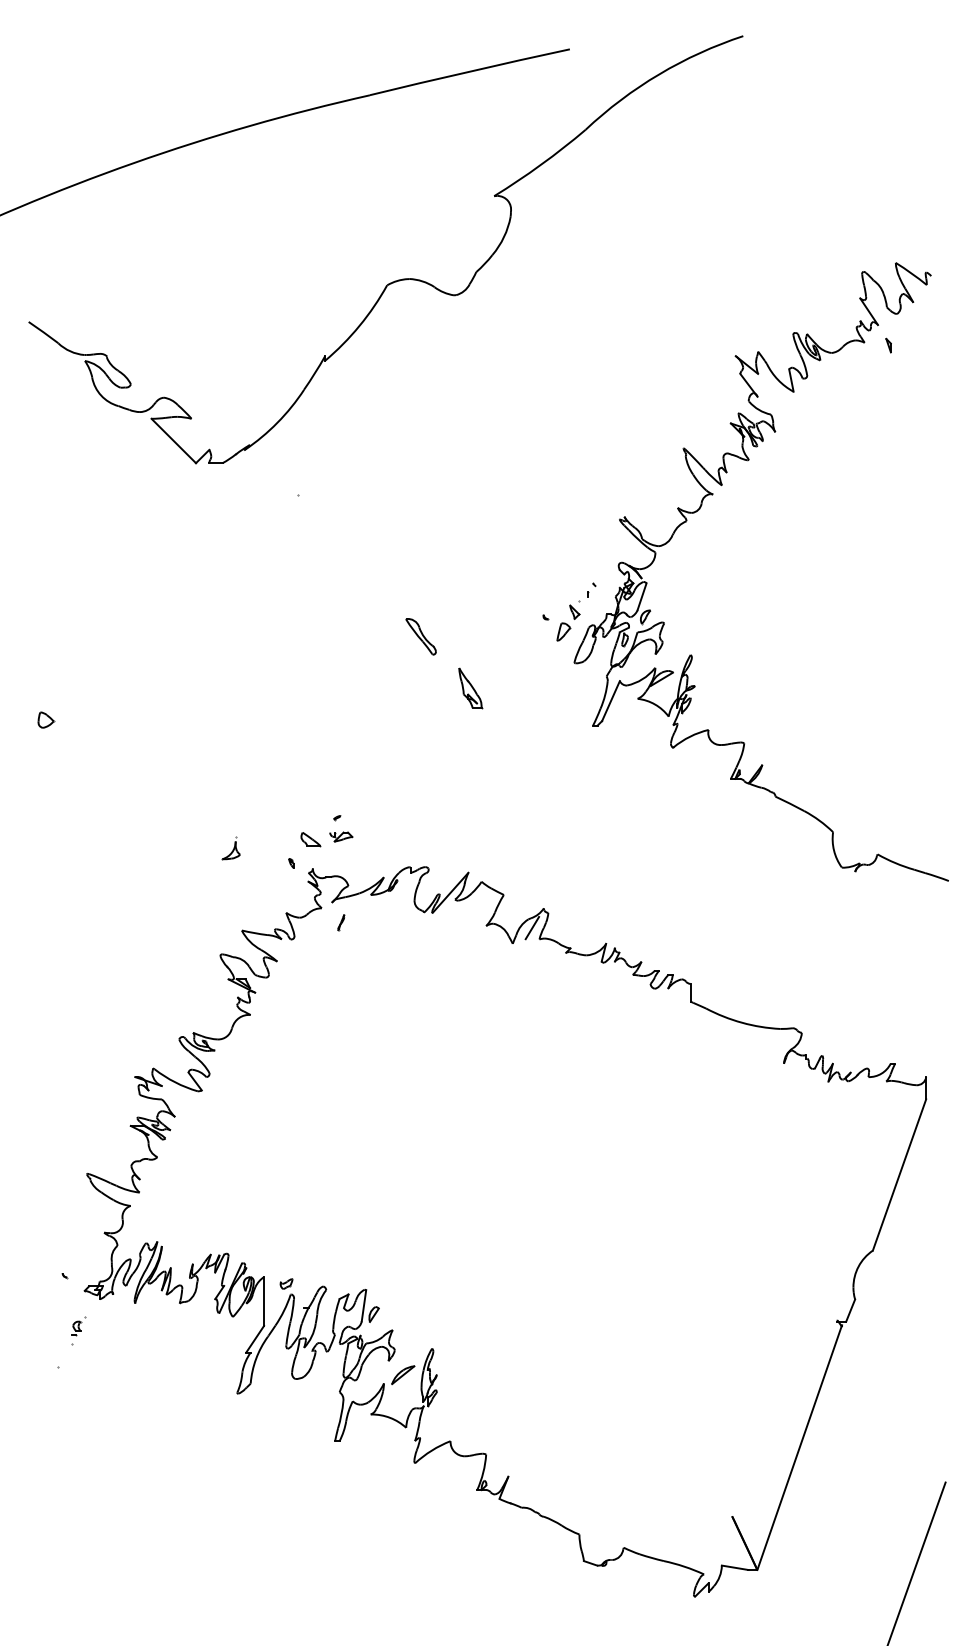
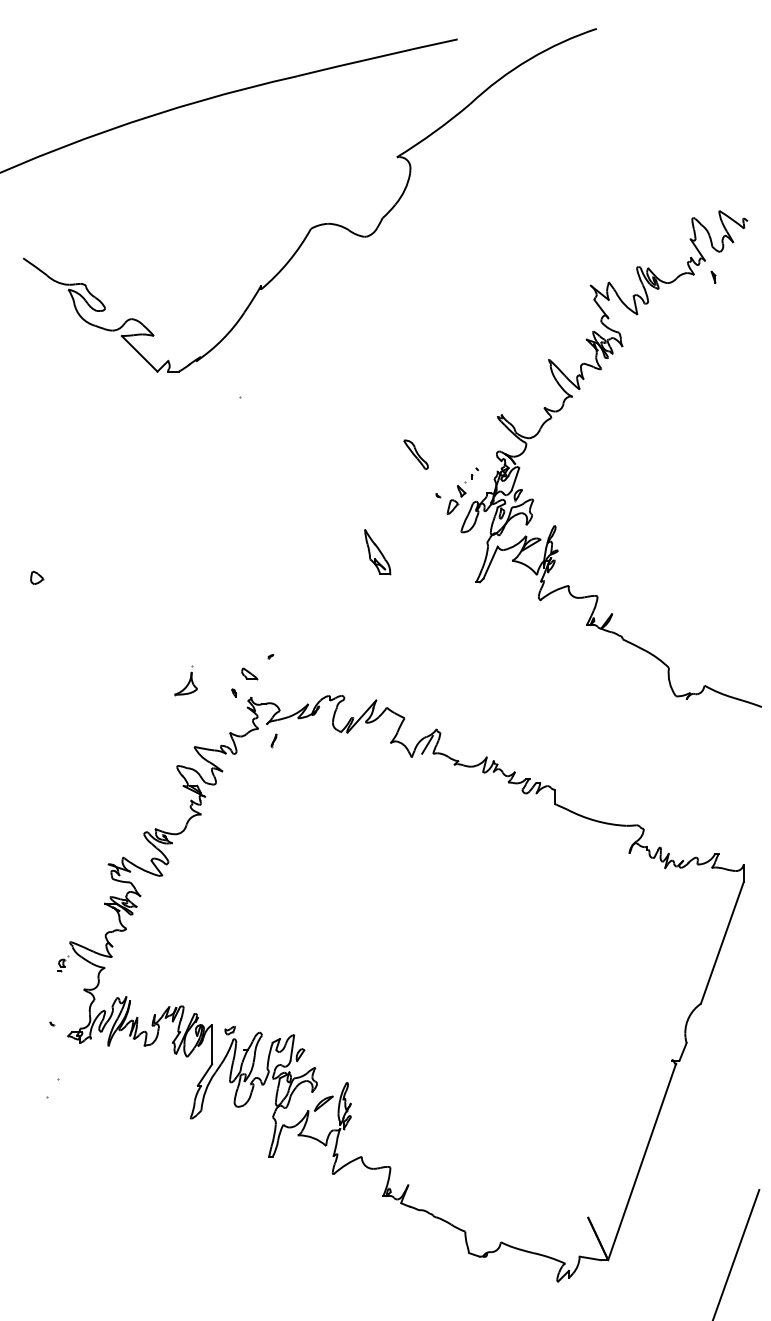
part: (420, 636) -> (415, 454), moved
part: (470, 688) -> (377, 552), size x1.4
part: (341, 836) -> (274, 671), removed
part: (230, 848) -> (185, 680), size x1.6
part: (78, 1326) -> (63, 963), moved

